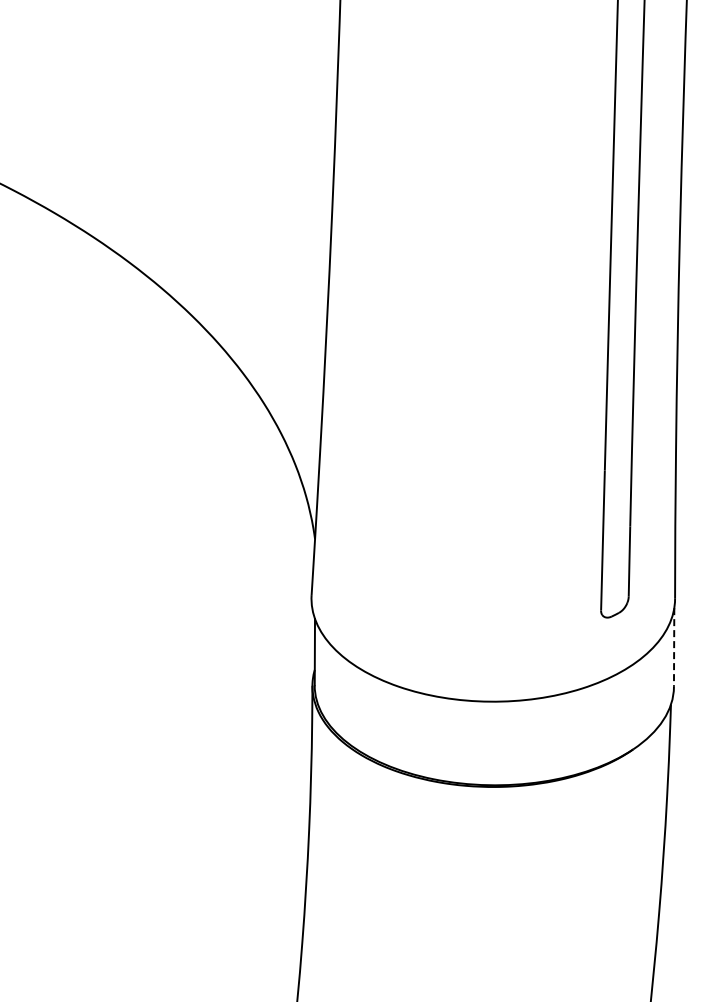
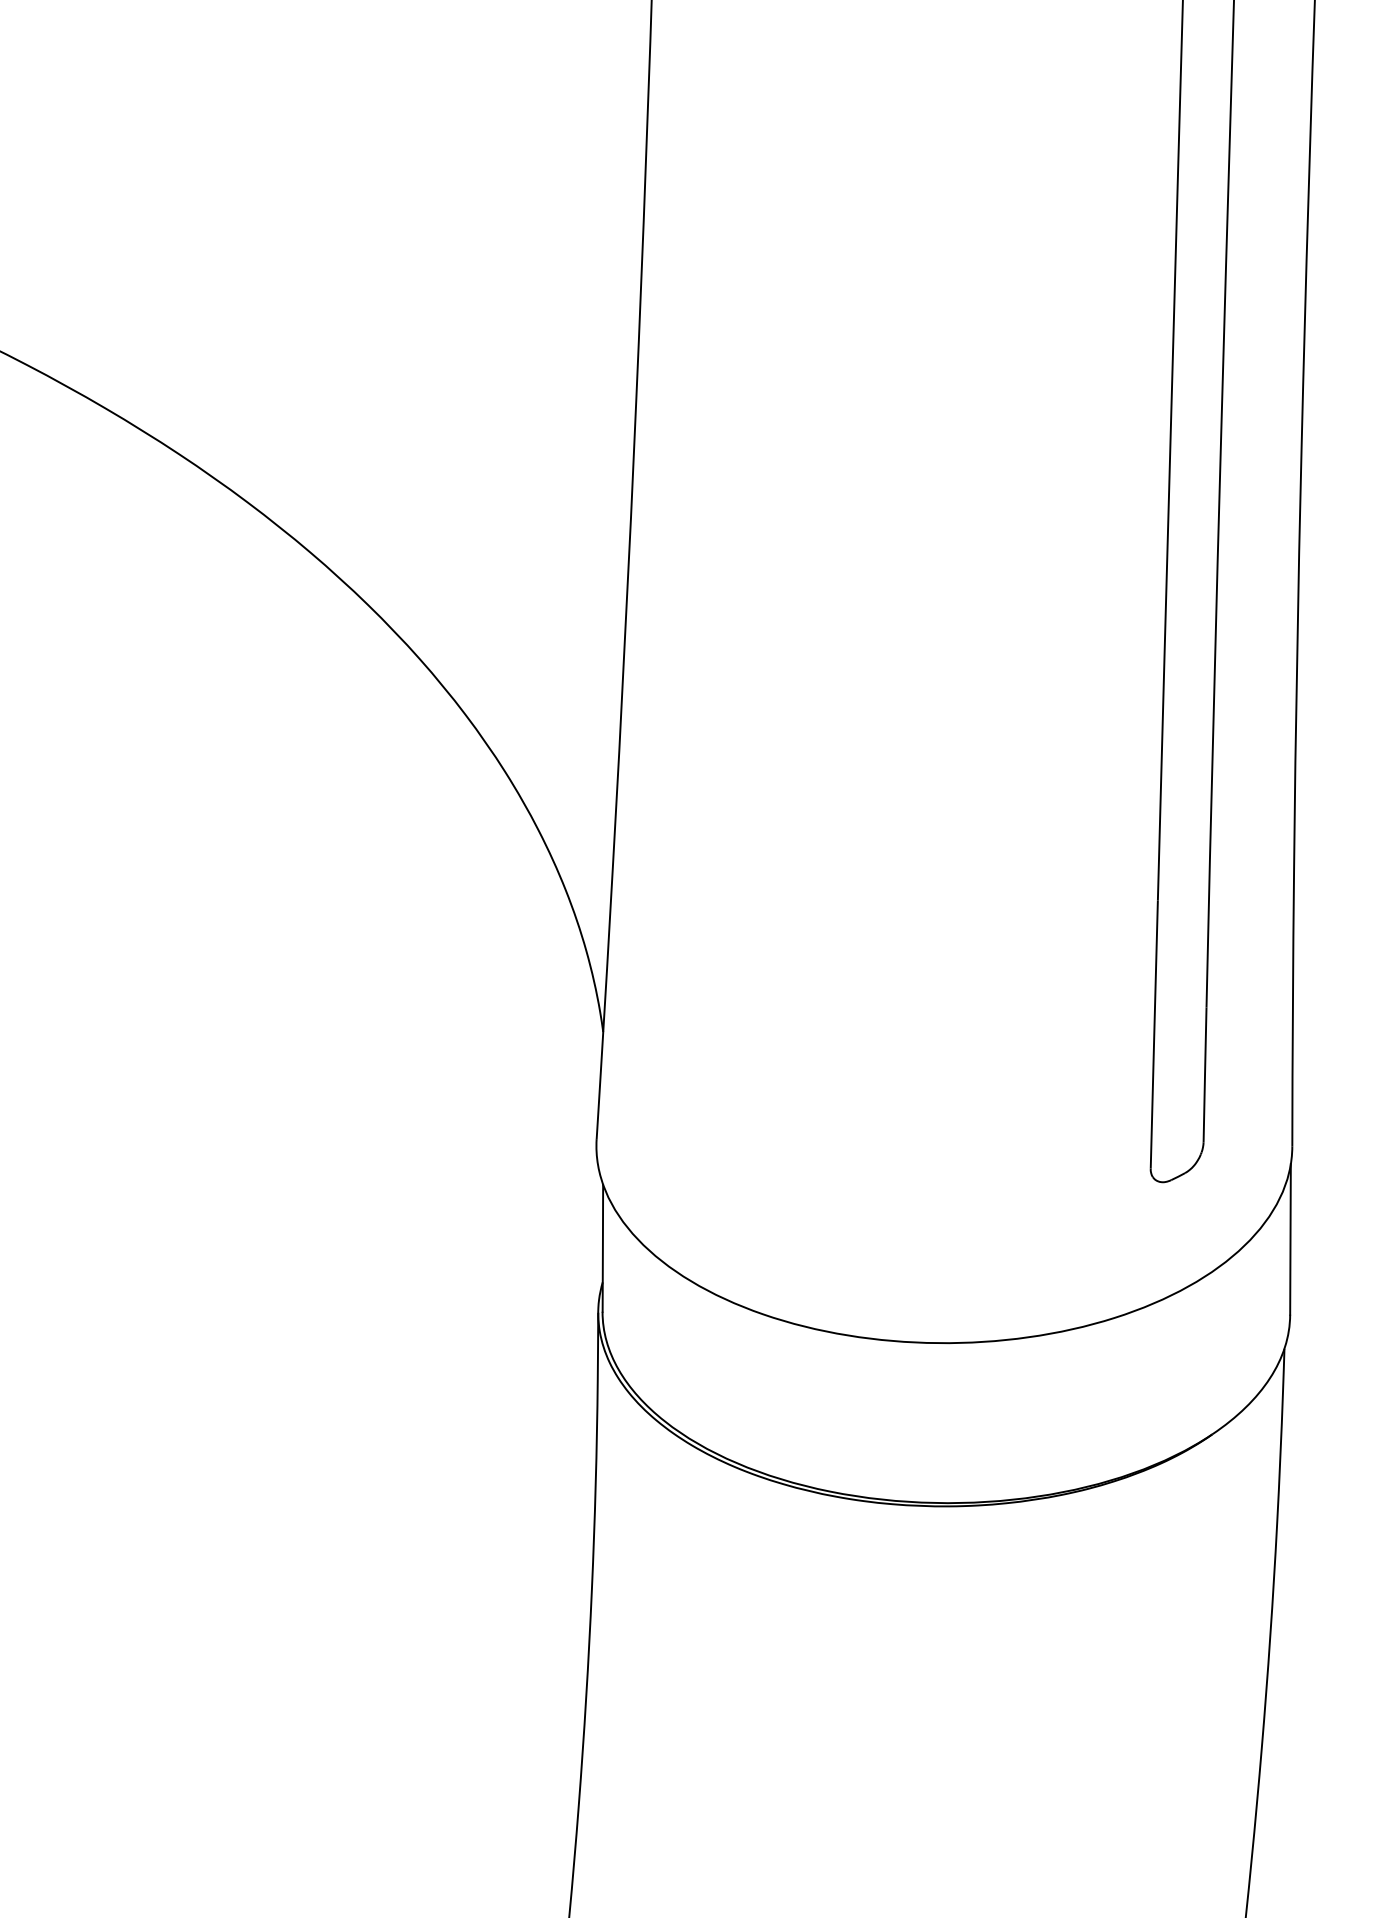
line: (674, 647) -> (1291, 1239), dashed -> solid

